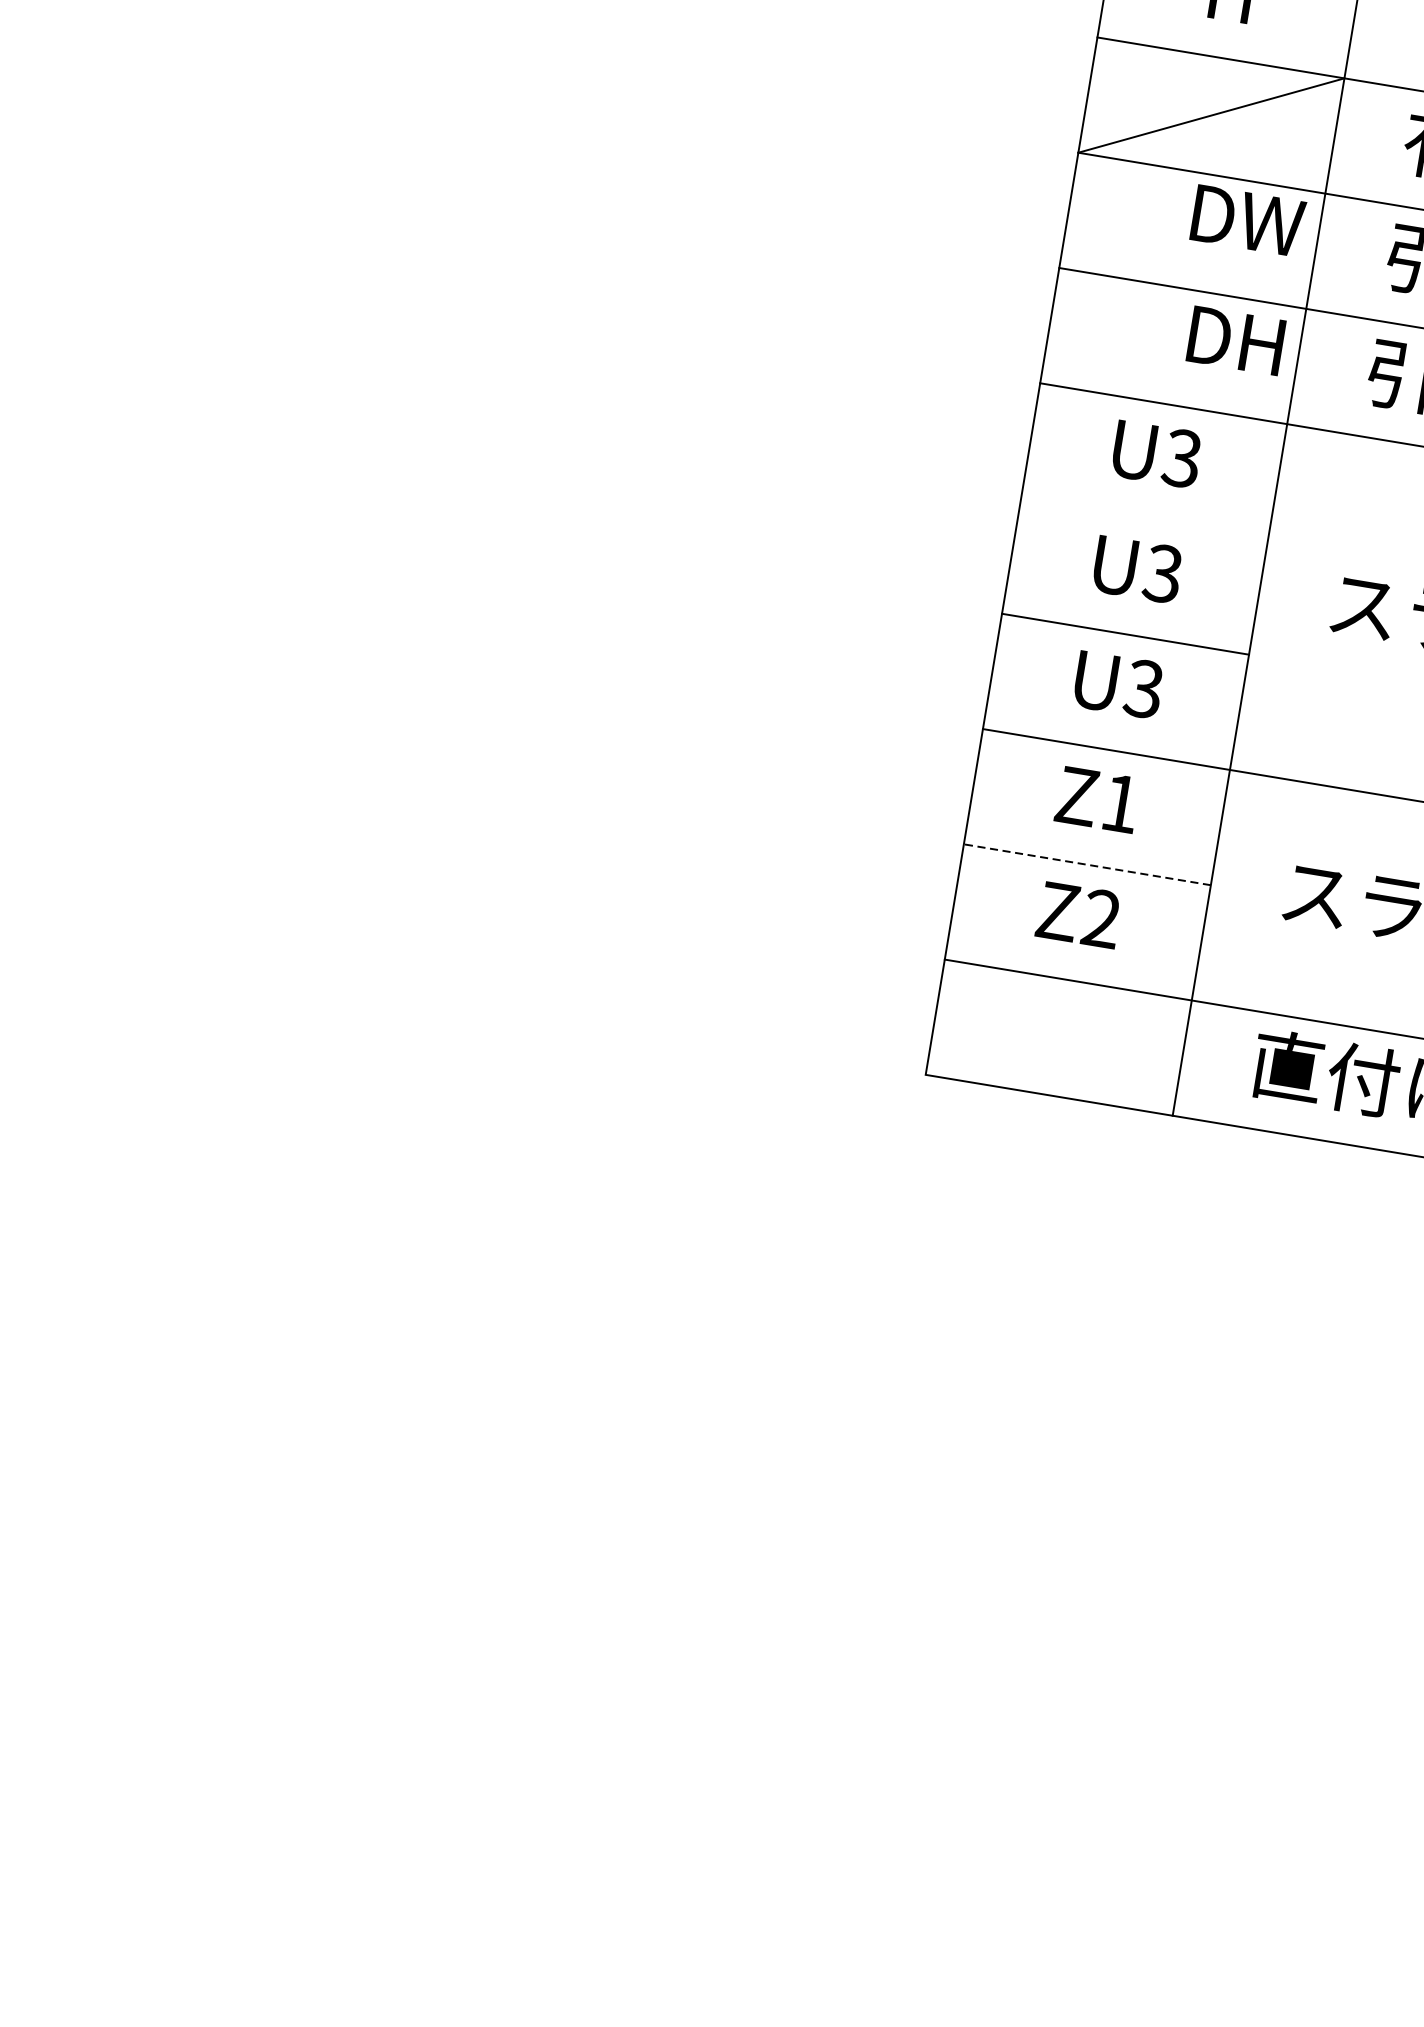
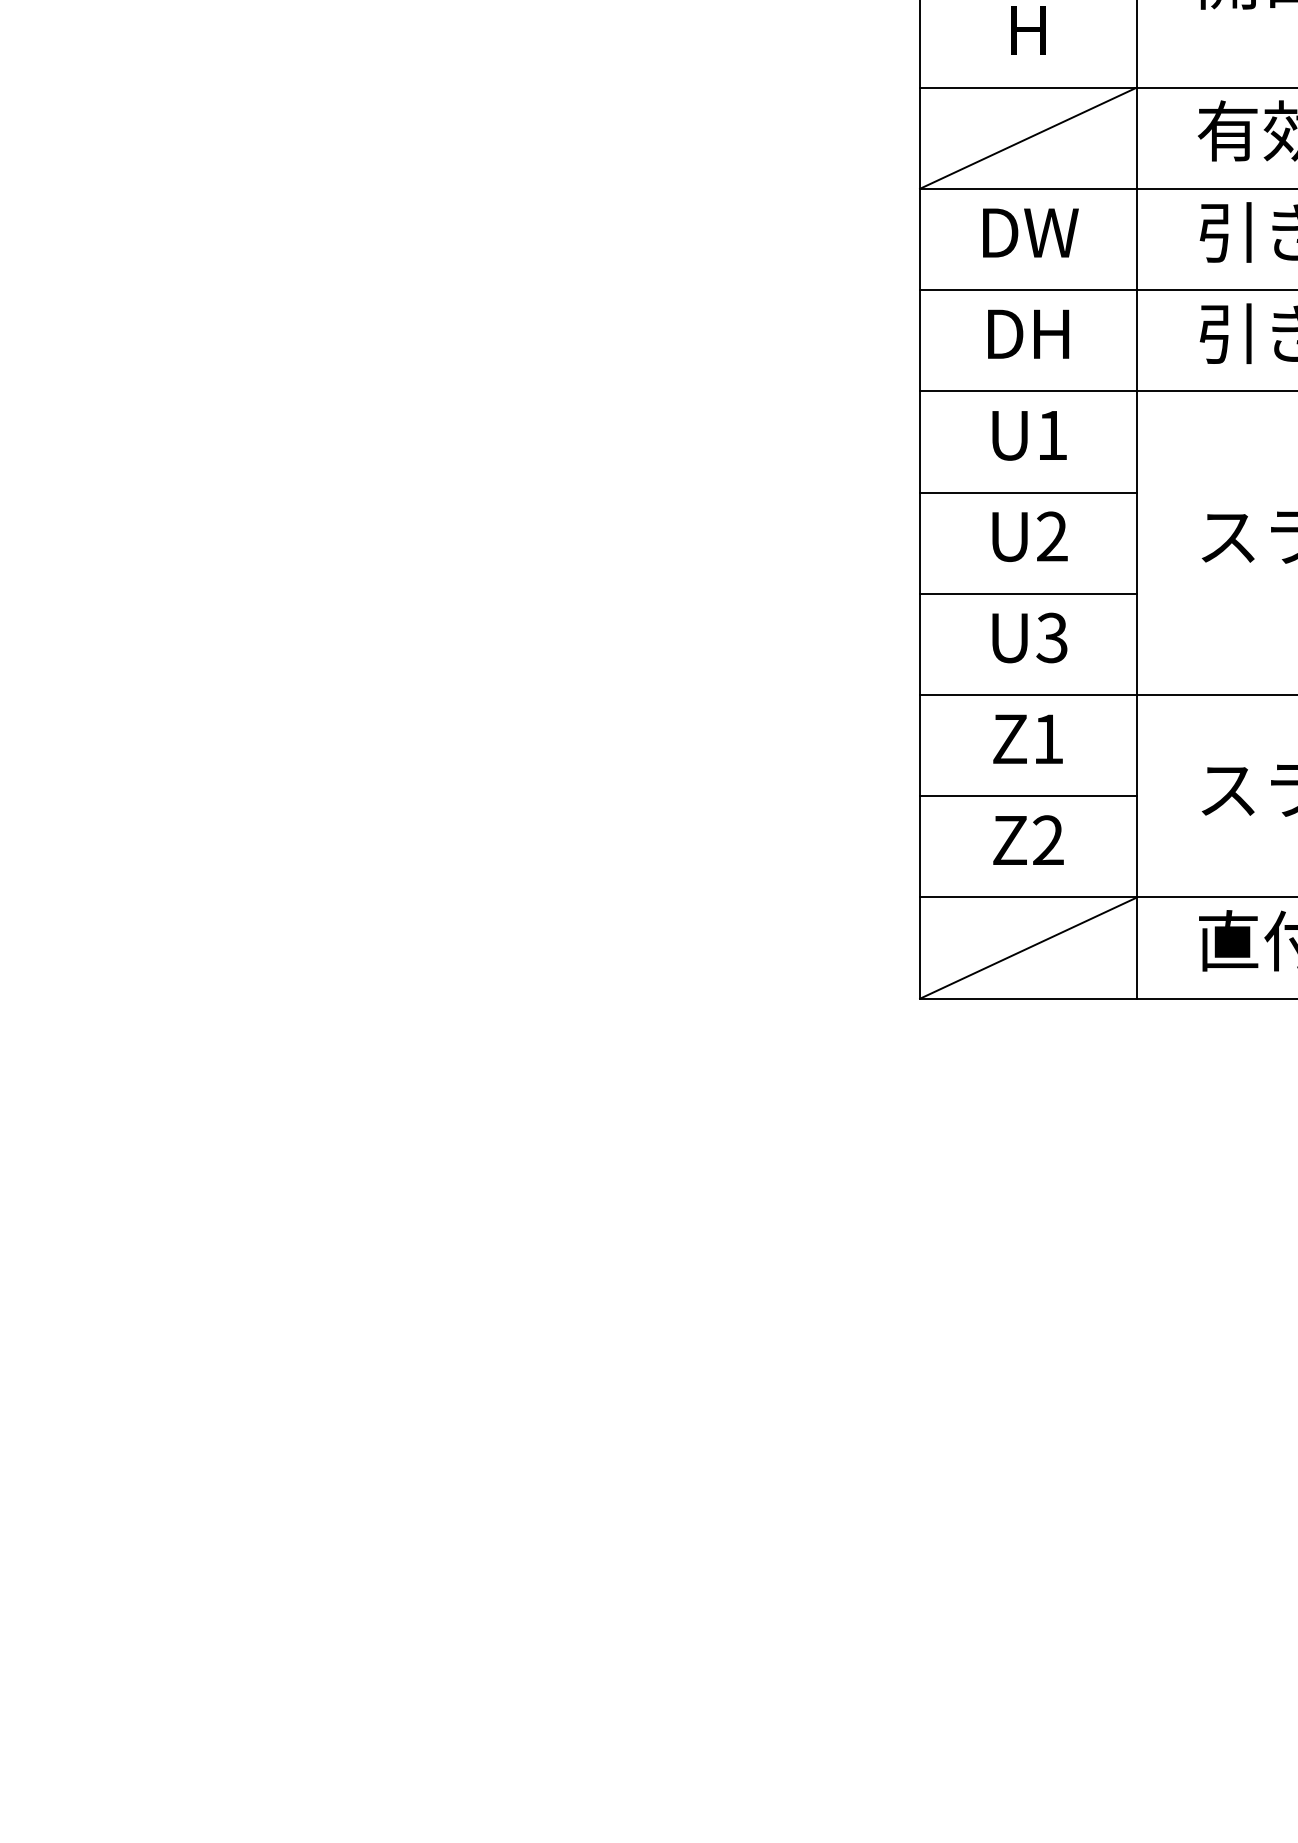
text: (1247, 220) -> (1030, 232), moved
text: (1236, 339) -> (1028, 333), moved
text: (1181, 458) -> (1051, 435), U3 -> U1
line: (1144, 518) -> (1028, 492), added
text: (1162, 573) -> (1051, 536), U3 -> U2
line: (1087, 865) -> (1028, 796), dashed -> solid
line: (1058, 1036) -> (1028, 947), added

